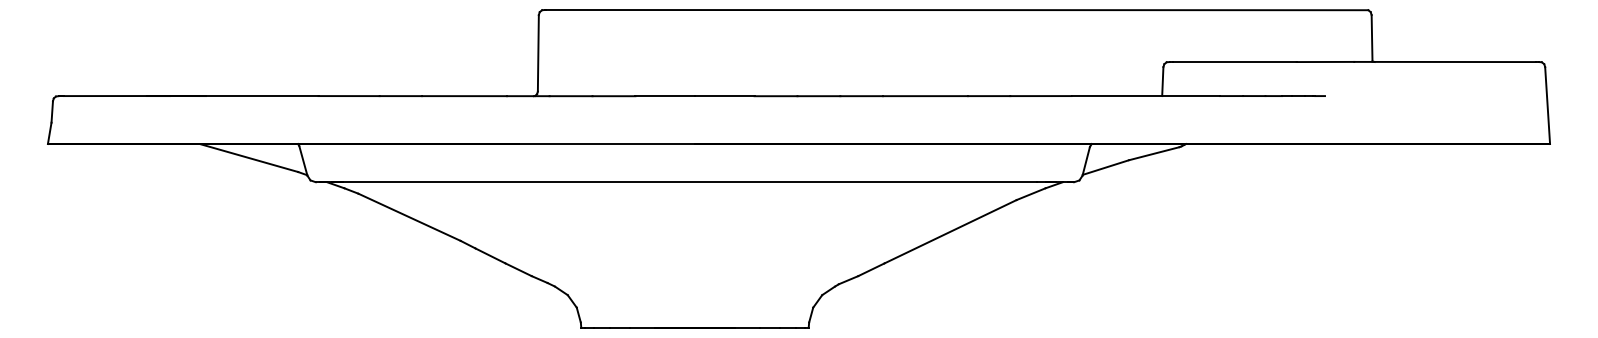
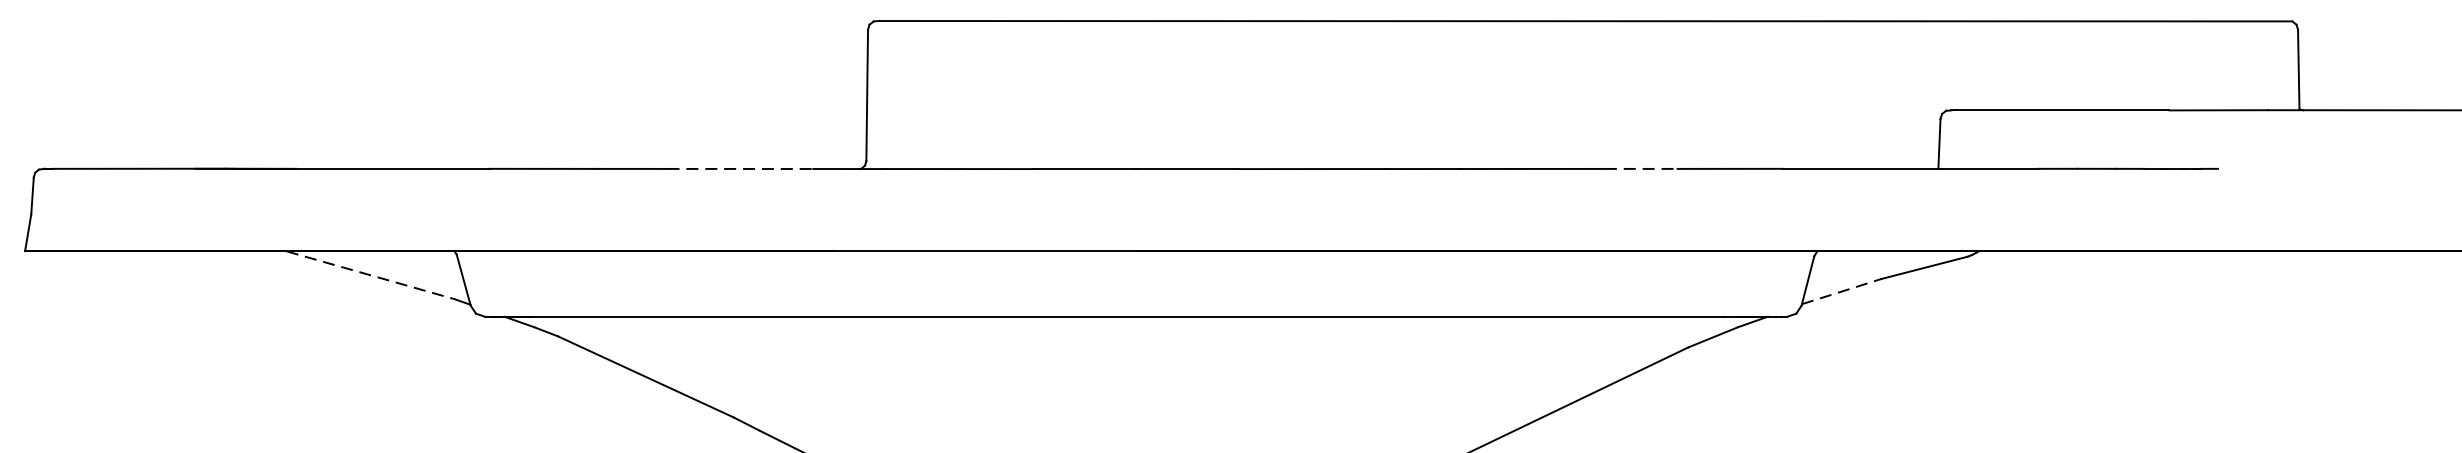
line: (465, 96) -> (742, 169), solid -> dashed
line: (989, 96) -> (1641, 169), solid -> dashed
line: (249, 158) -> (371, 276), solid -> dashed
line: (1106, 167) -> (1842, 291), solid -> dashed

